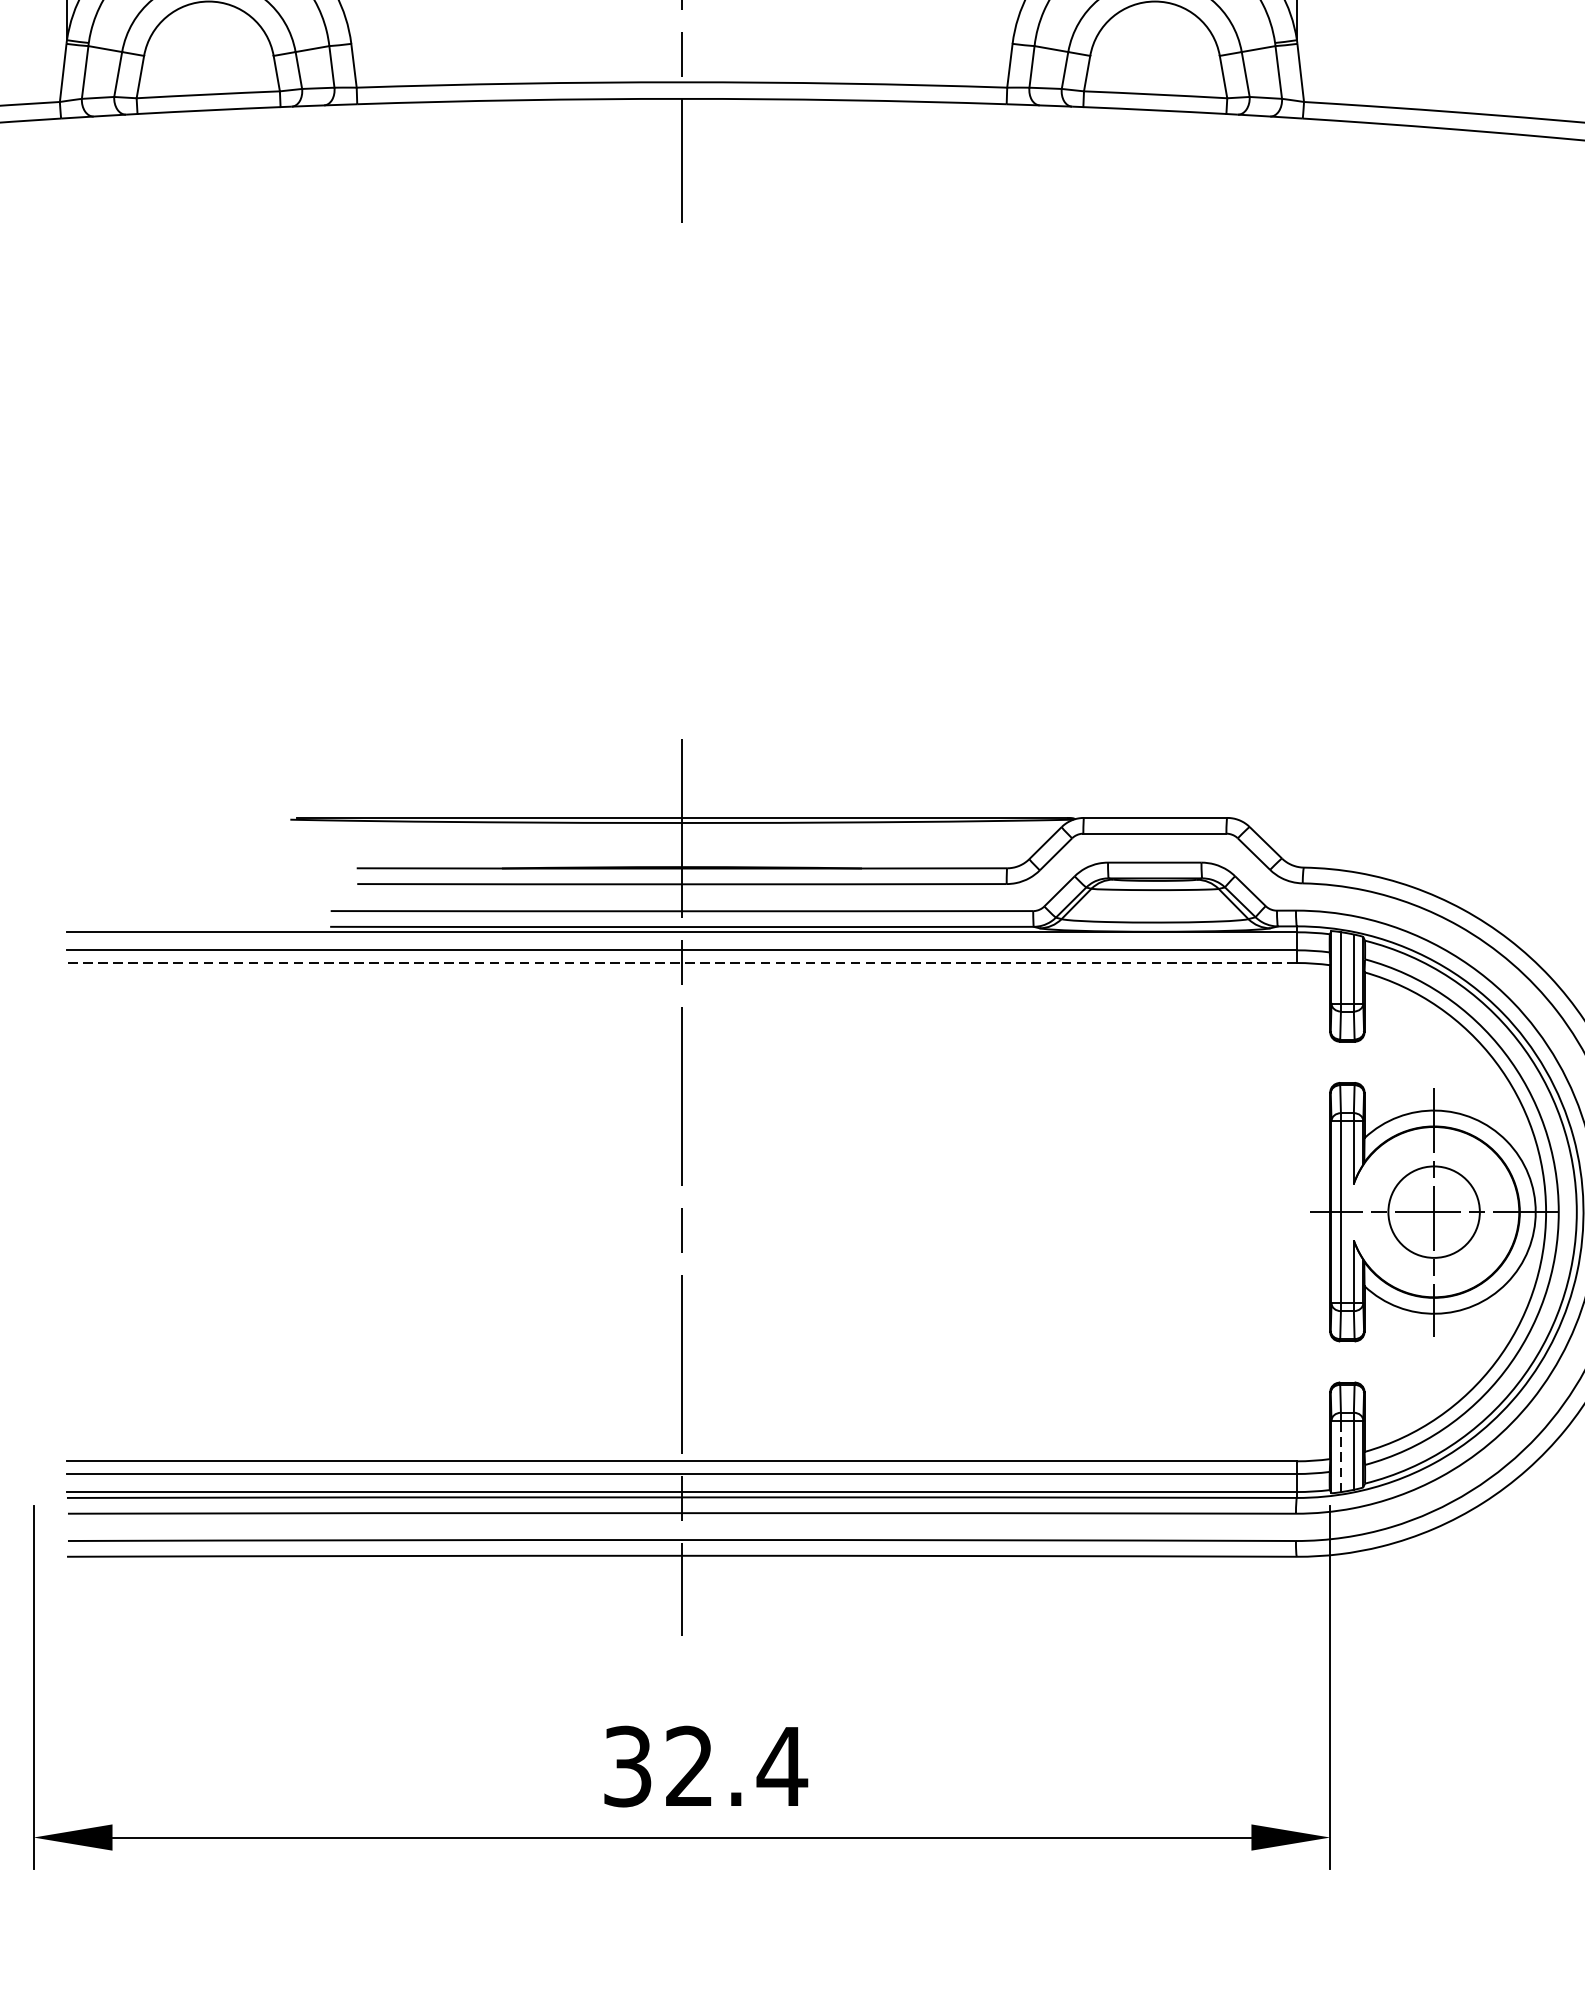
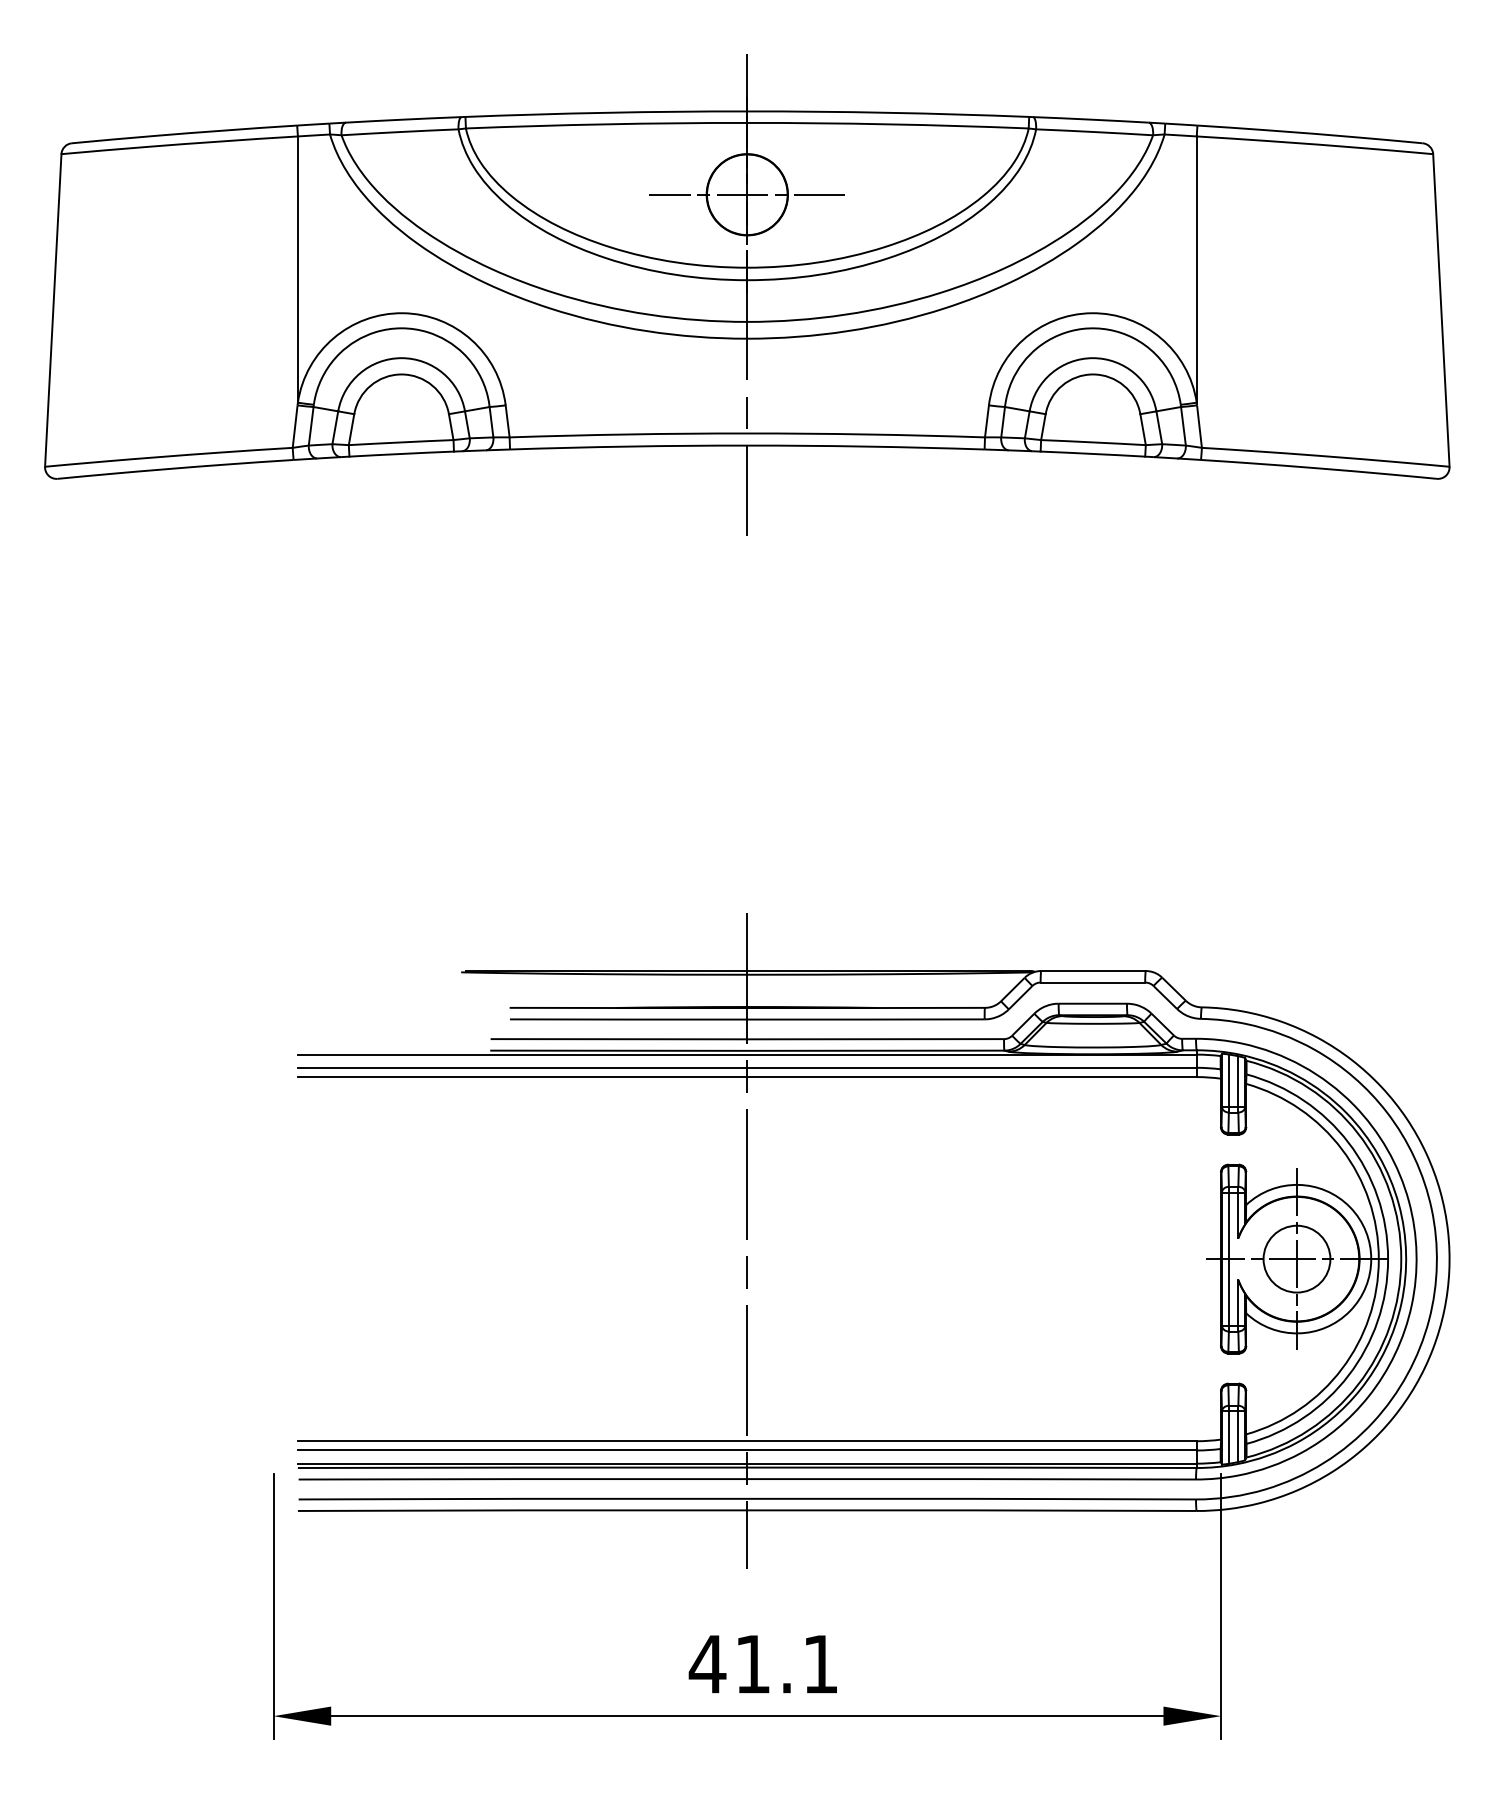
line: (680, 963) -> (746, 1077), dashed -> solid
line: (1340, 1456) -> (1228, 1437), dashed -> solid
text: (704, 1766) -> (763, 1664), 32.4 -> 41.1

